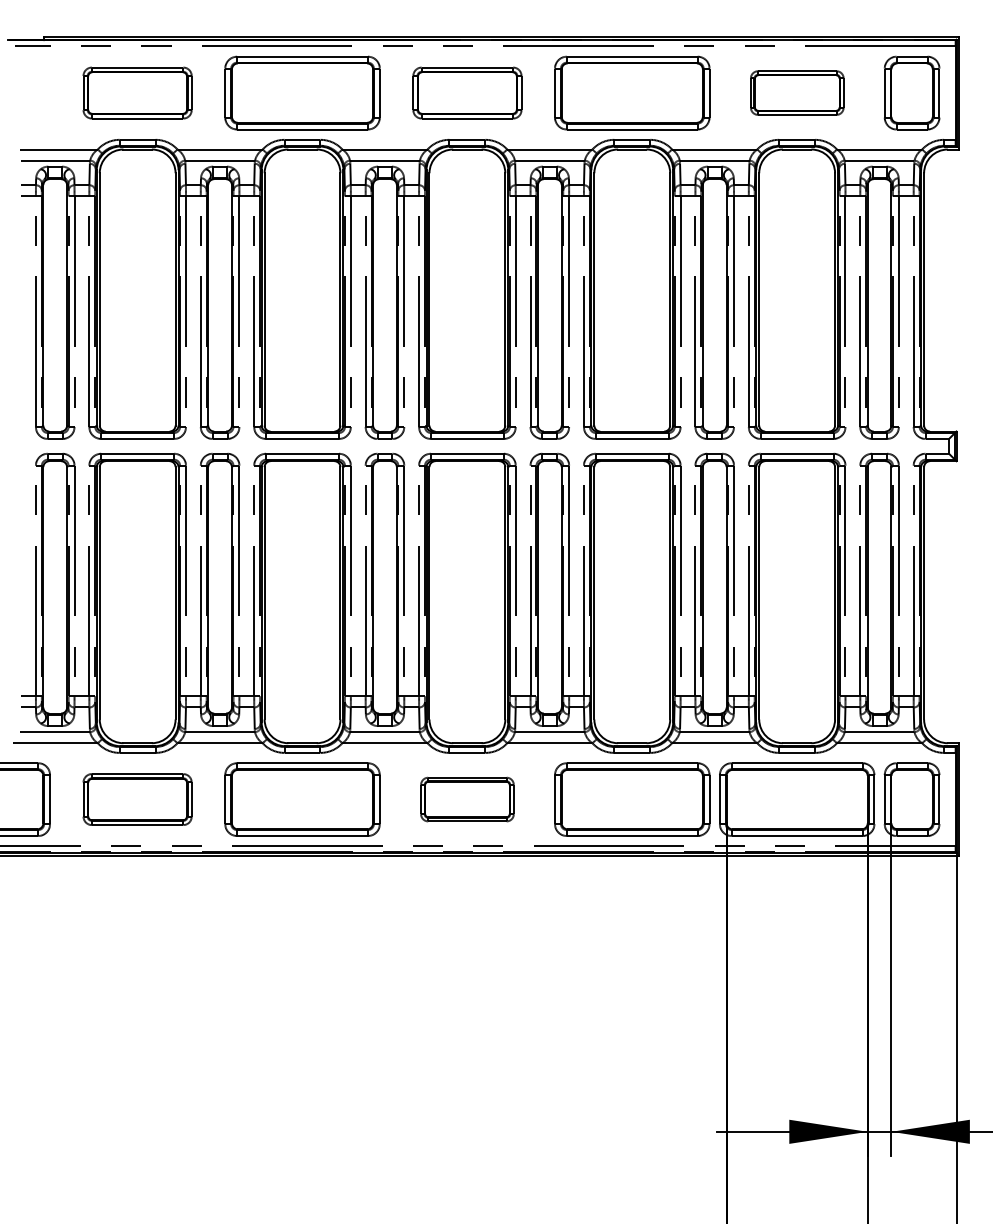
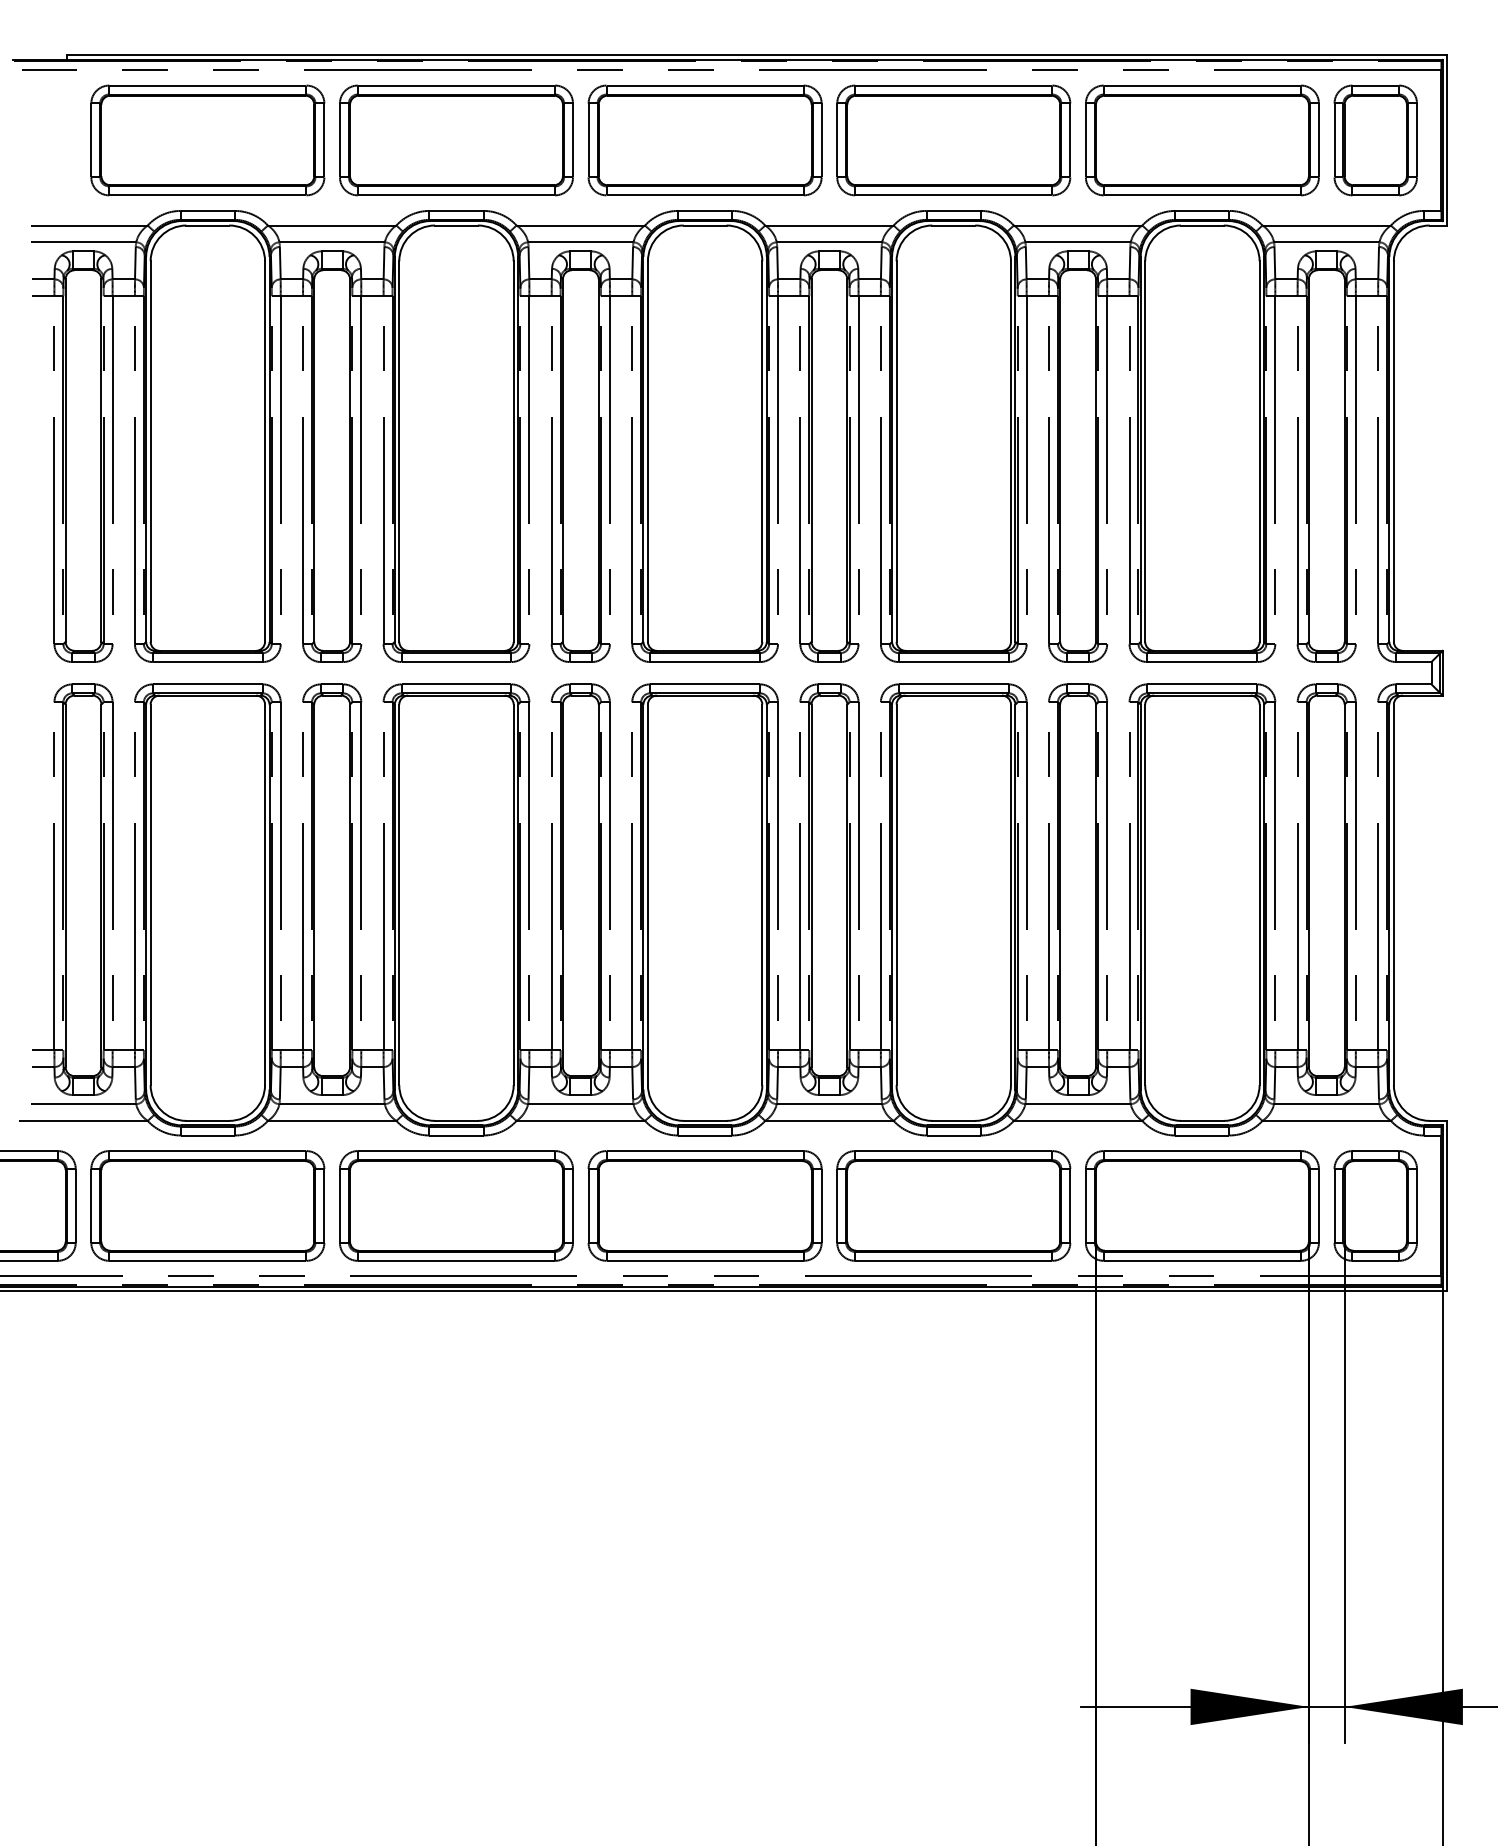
part: (137, 92) -> (207, 139), size x1.43
part: (467, 92) -> (705, 139), size x1.43
part: (797, 92) -> (1202, 139), size x1.67
part: (137, 799) -> (207, 1205), size x1.43
part: (467, 799) -> (705, 1205), size x1.67

